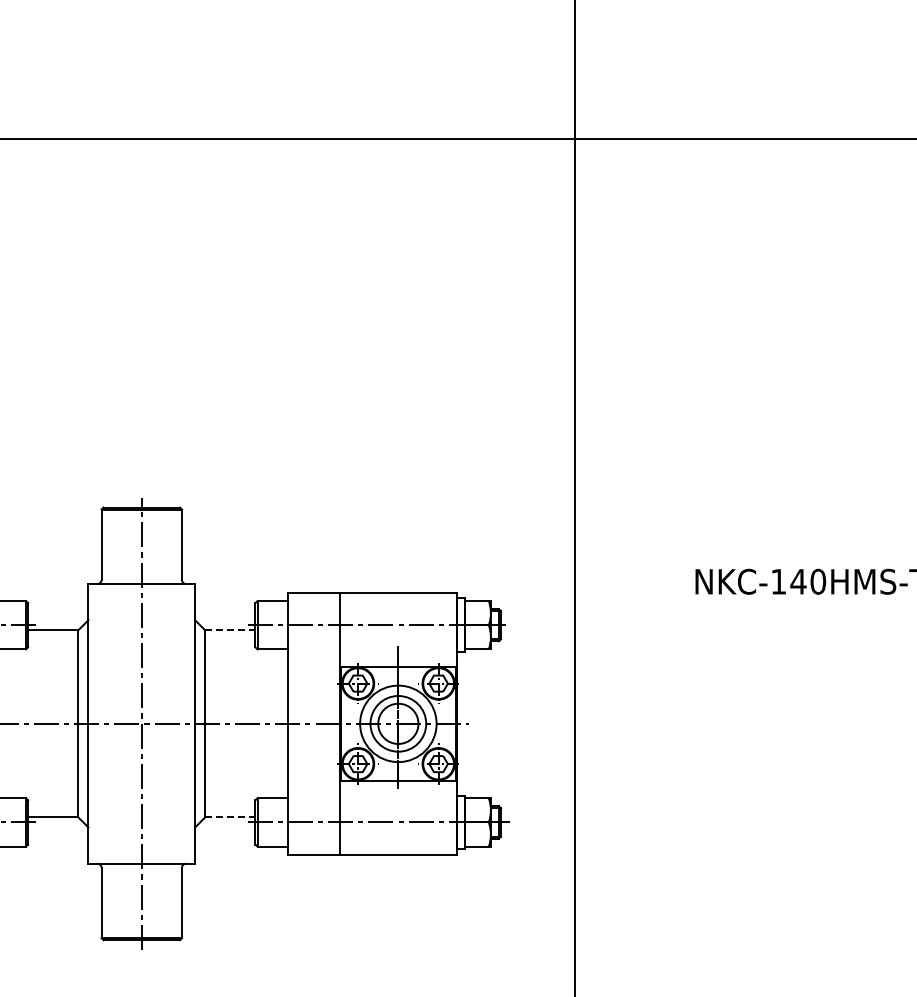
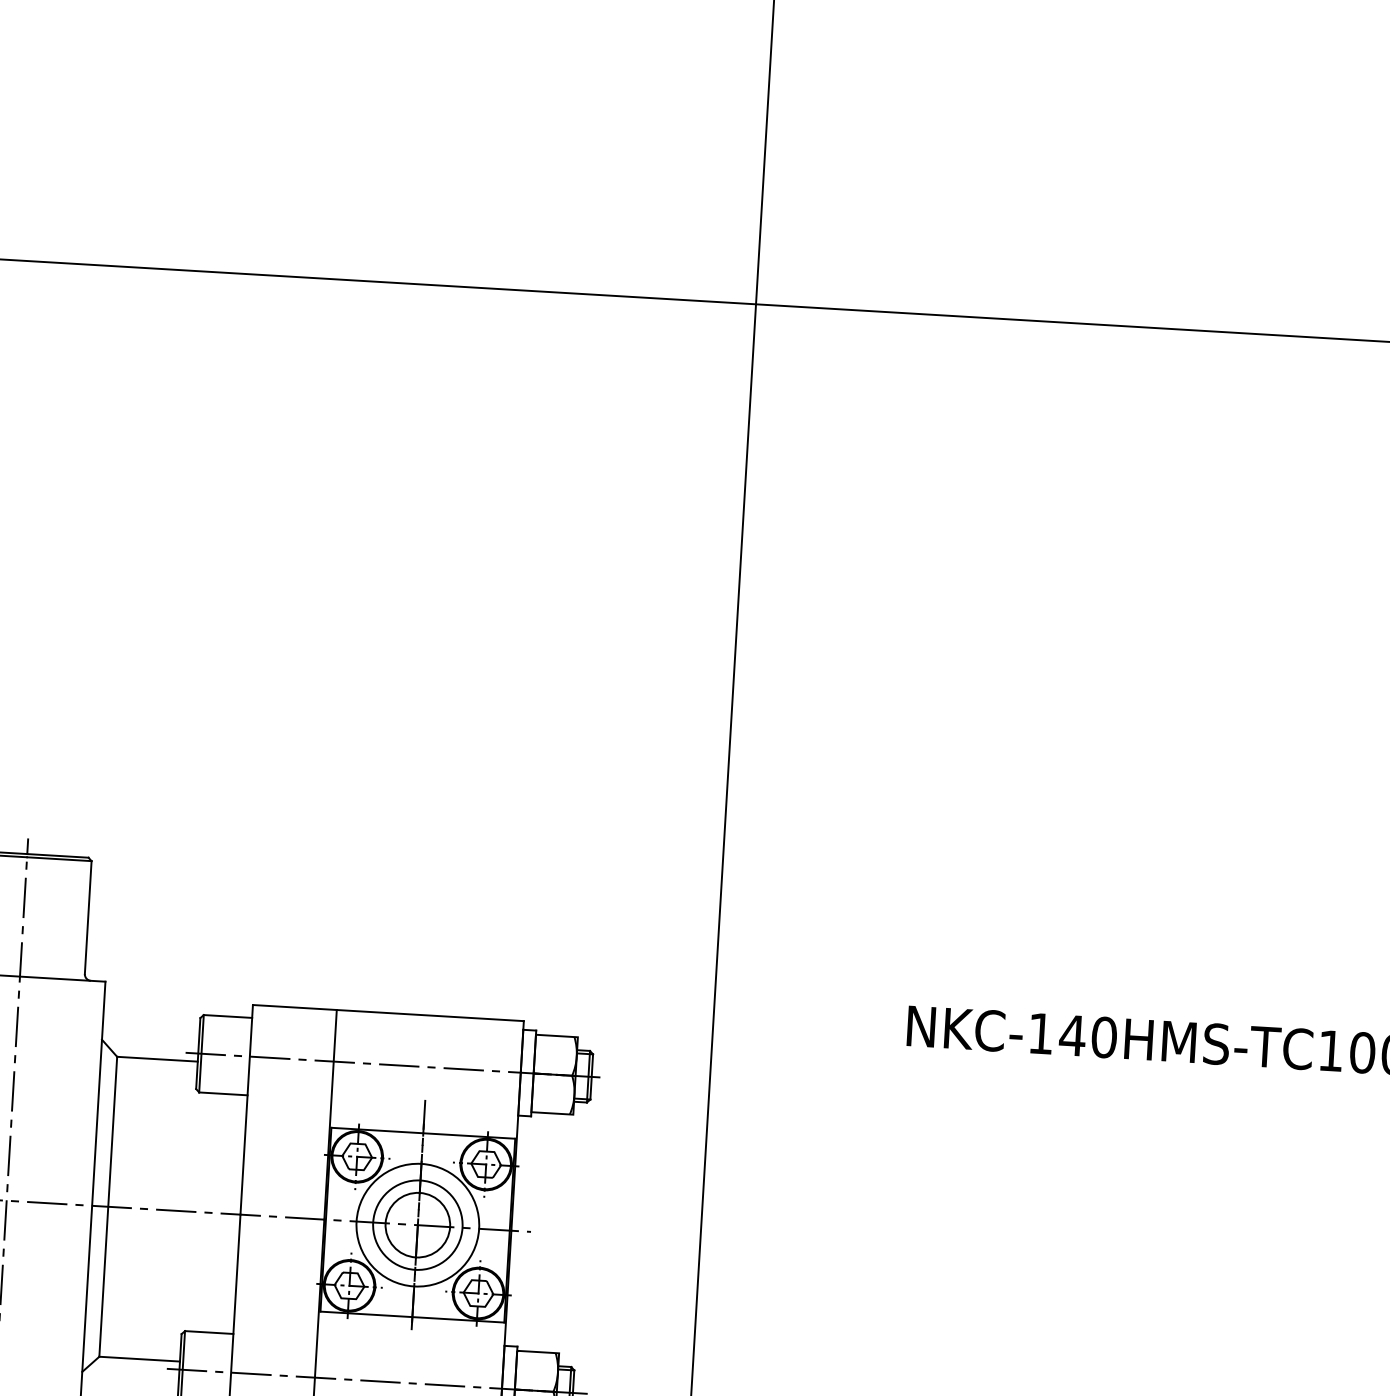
line: (230, 630) -> (157, 1059), dashed -> solid
line: (230, 817) -> (139, 1359), dashed -> solid

